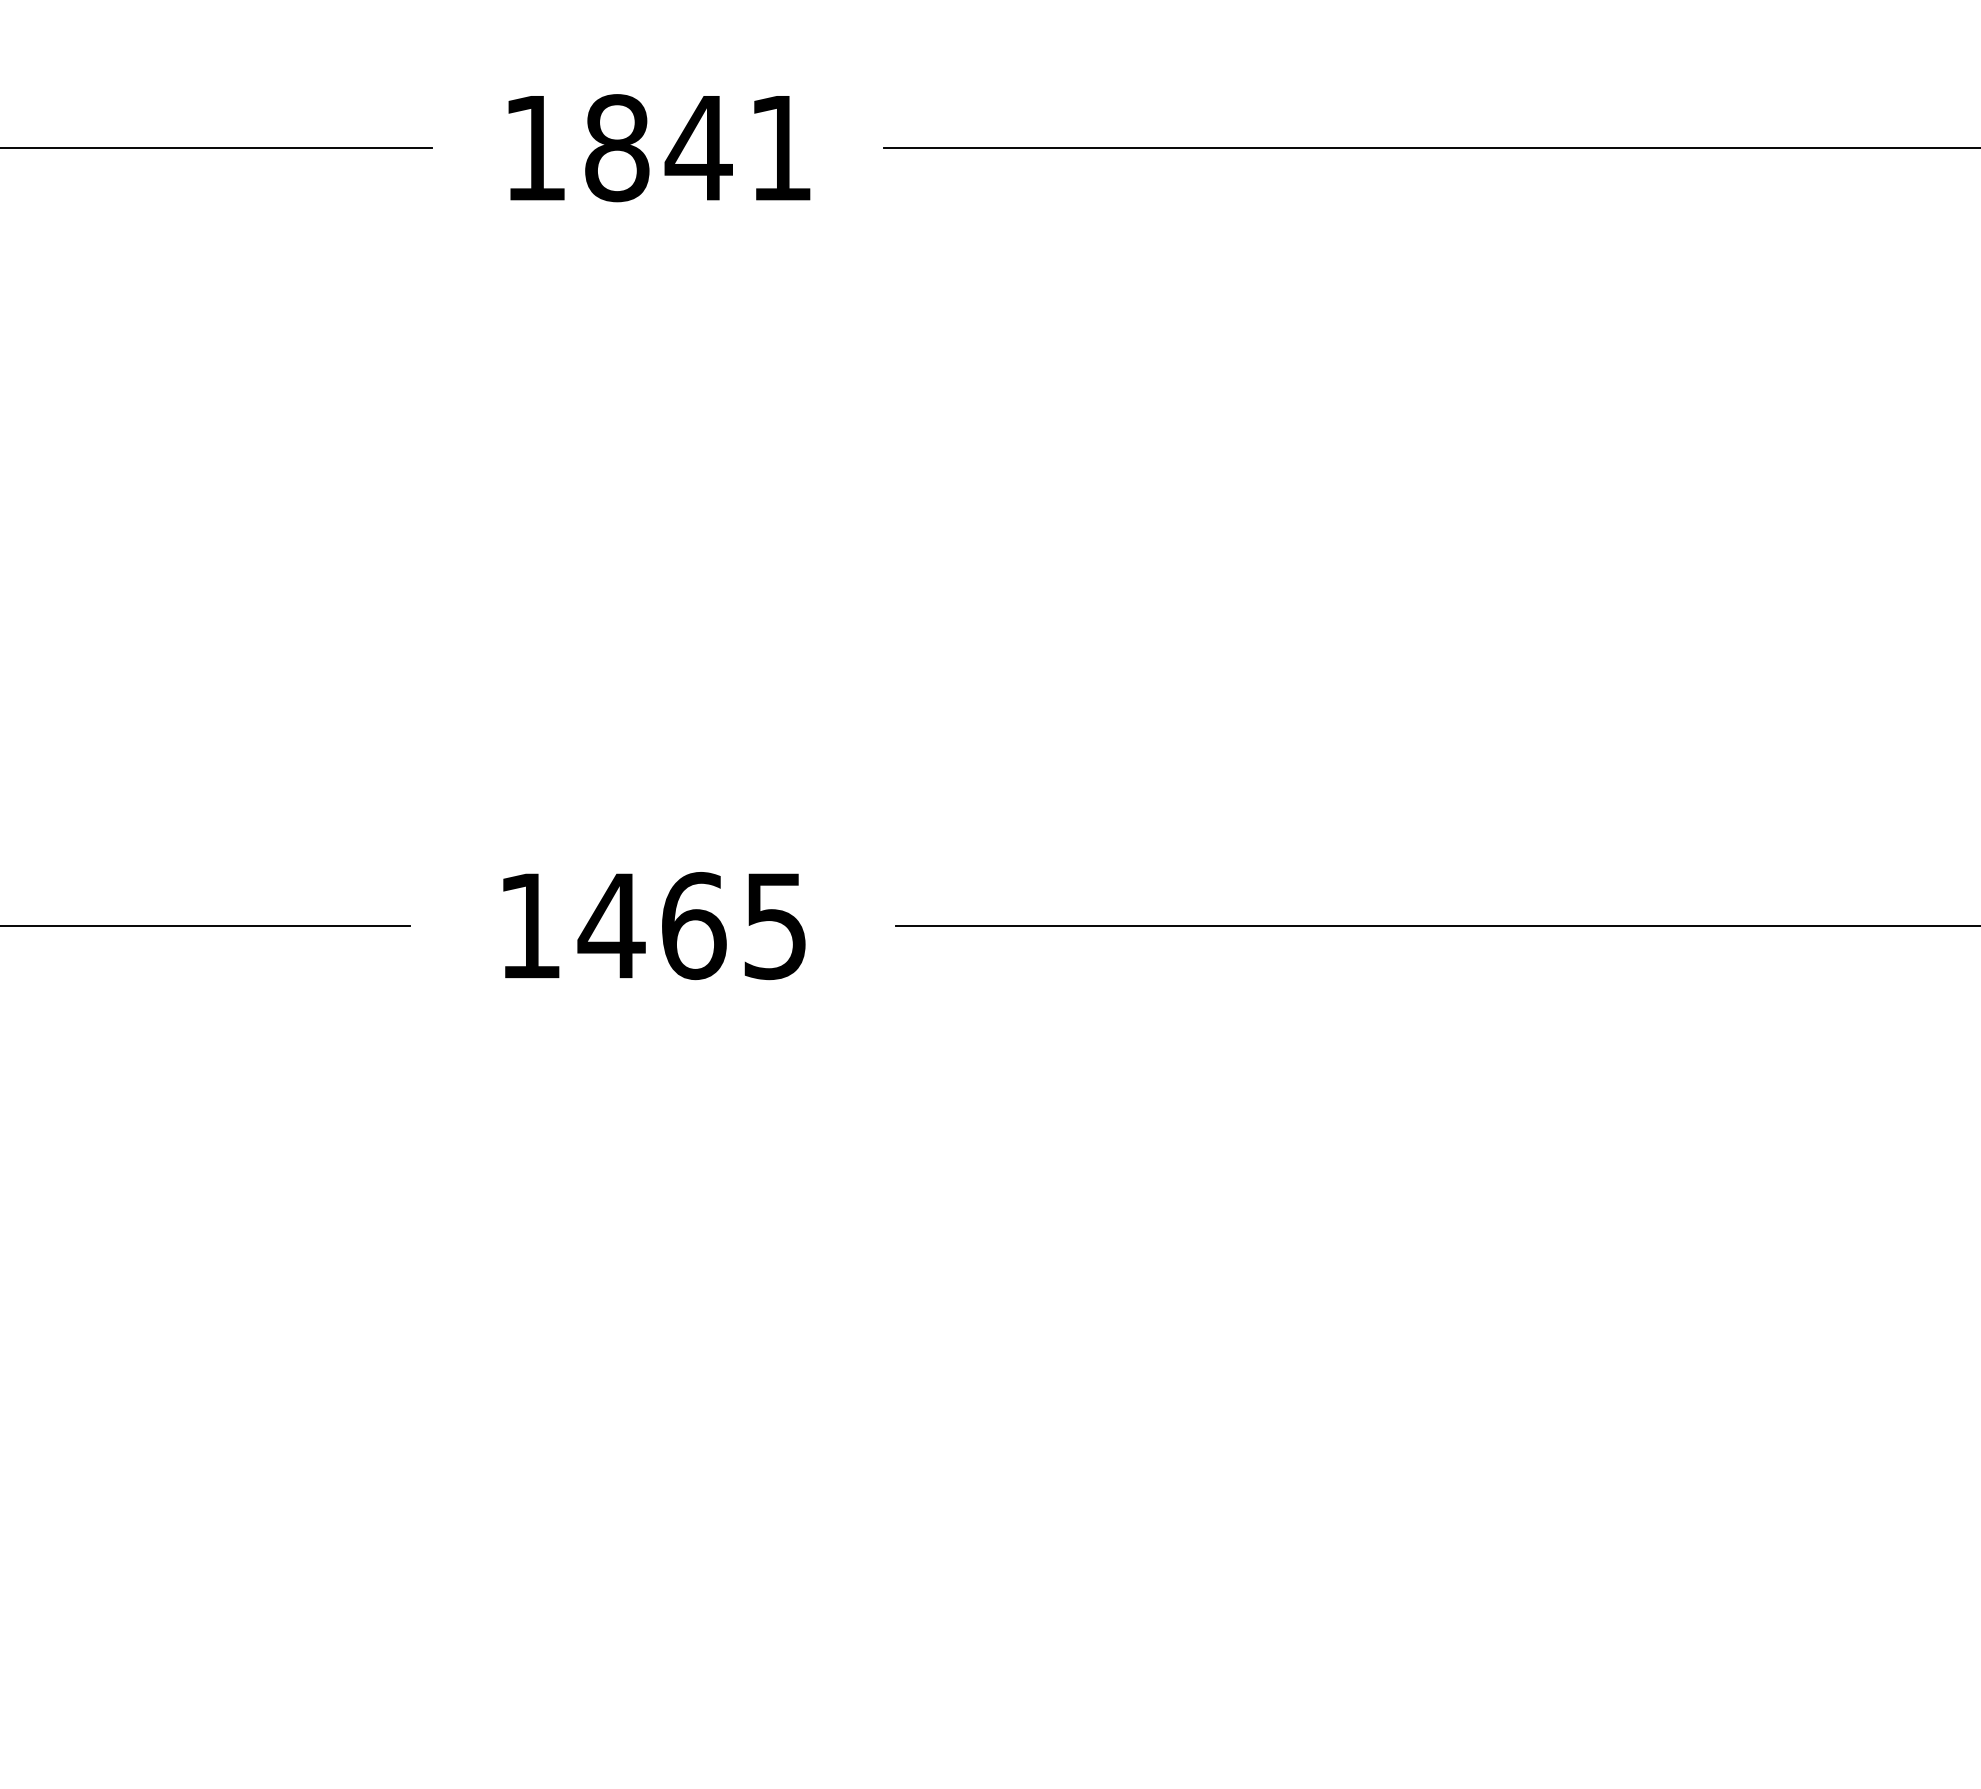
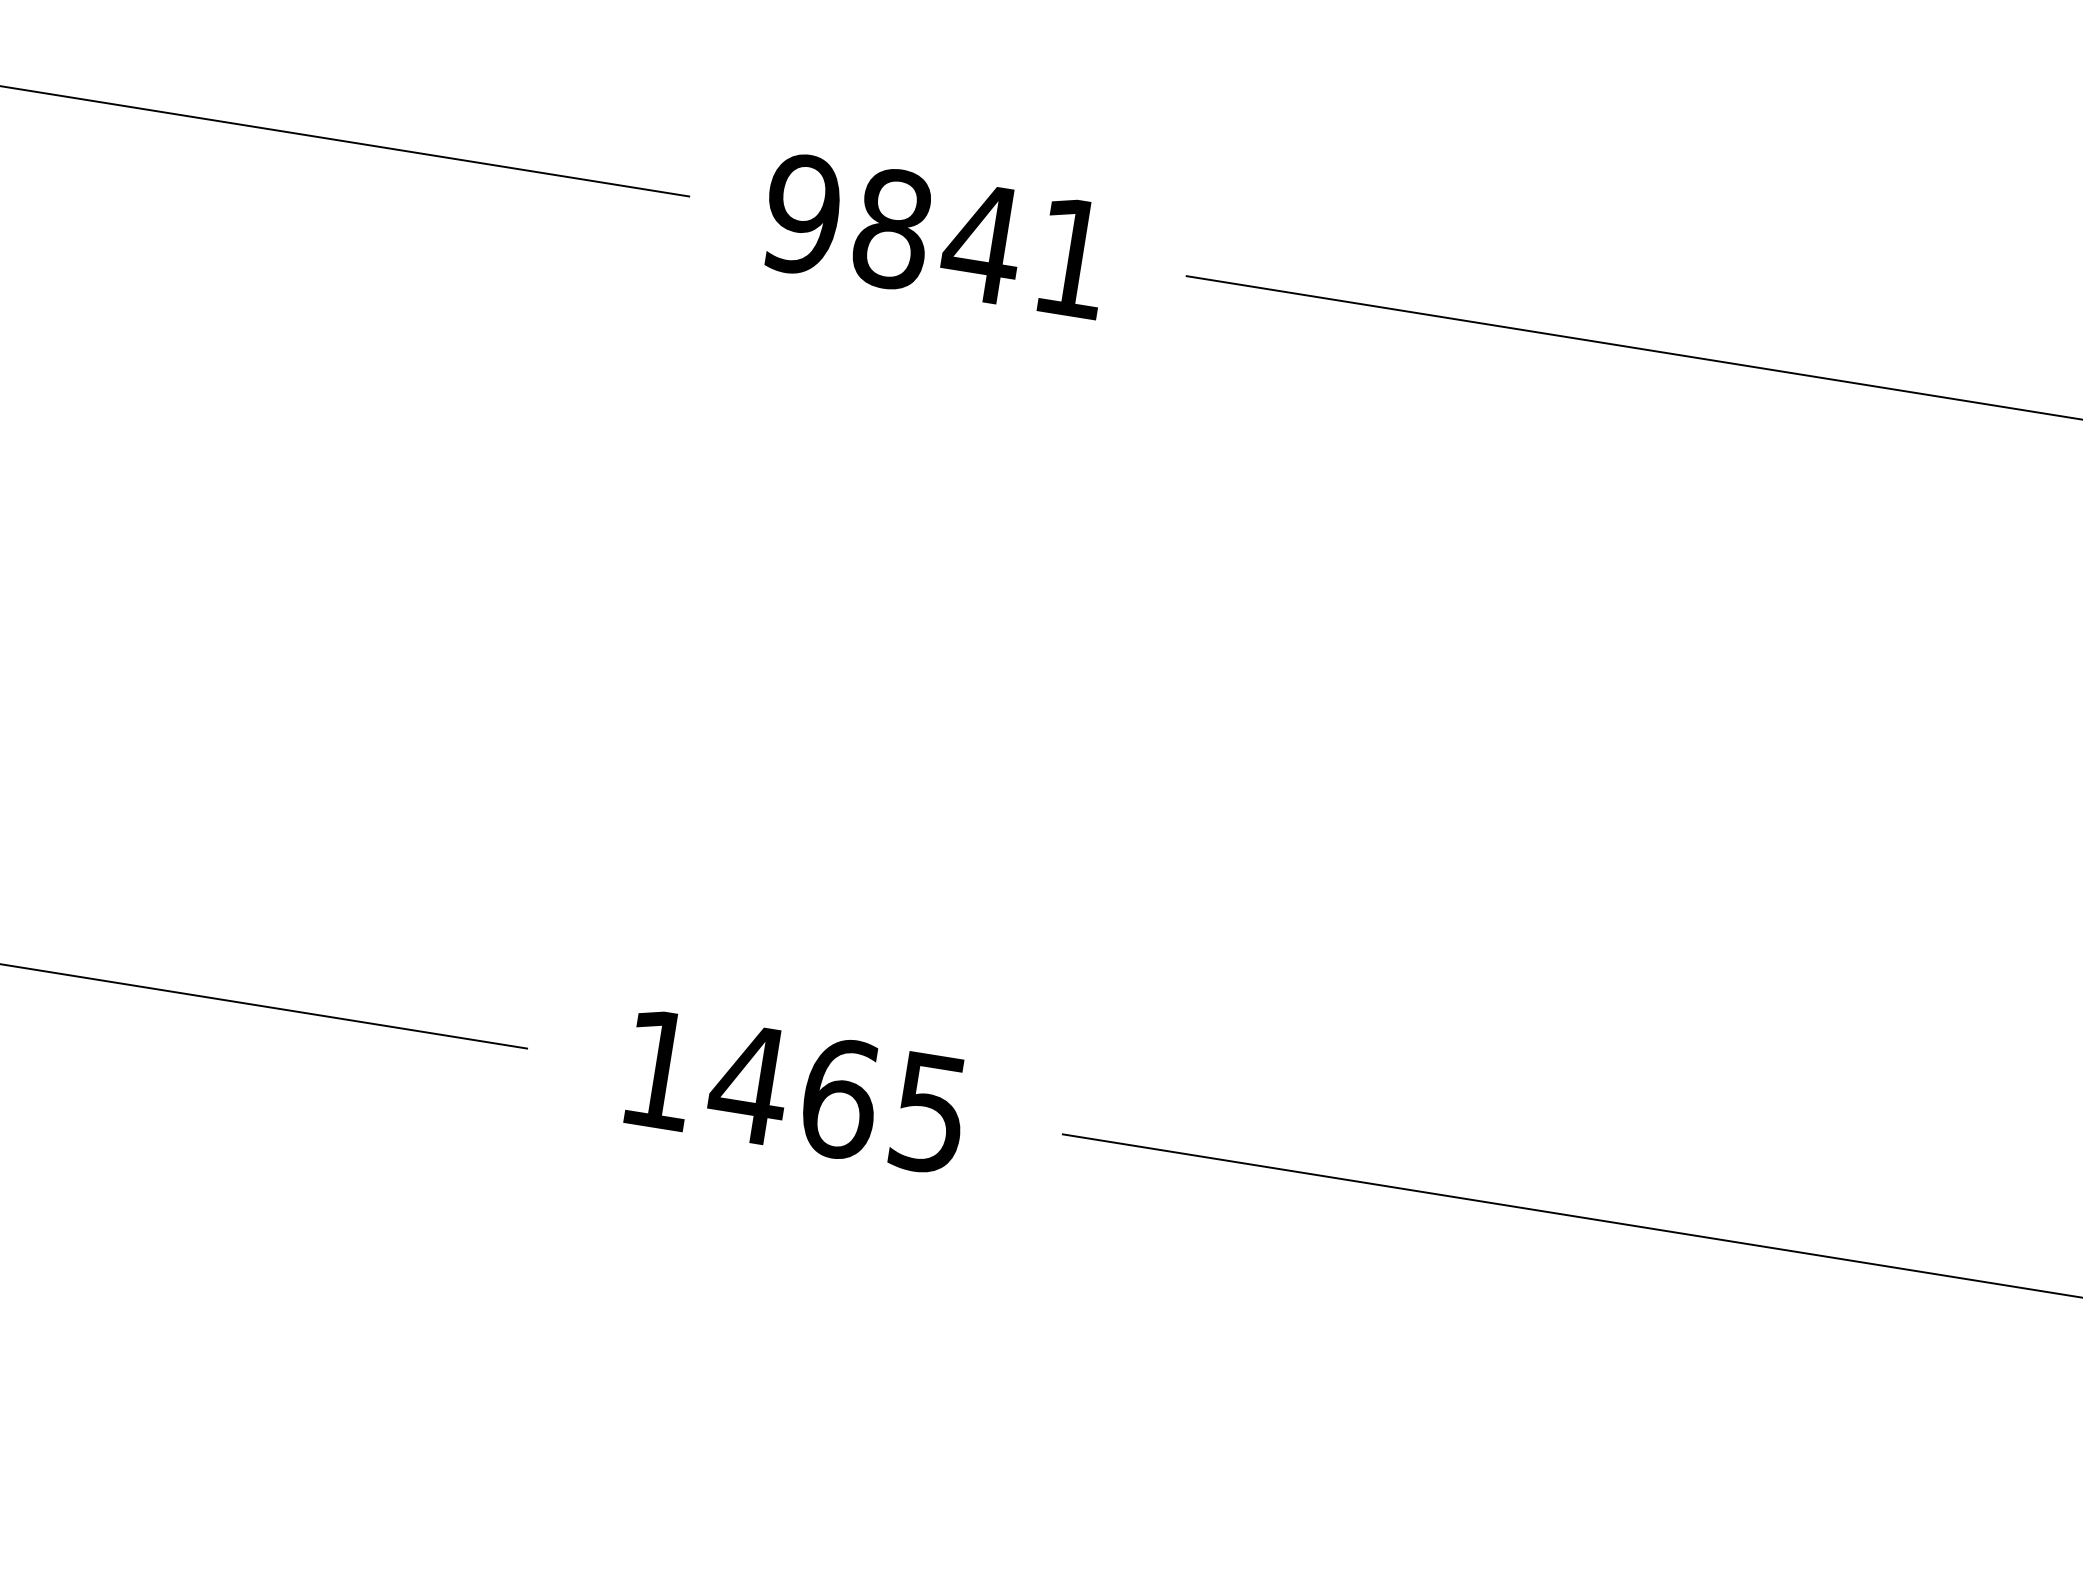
text: (534, 148) -> (801, 214), 1841 -> 9841

